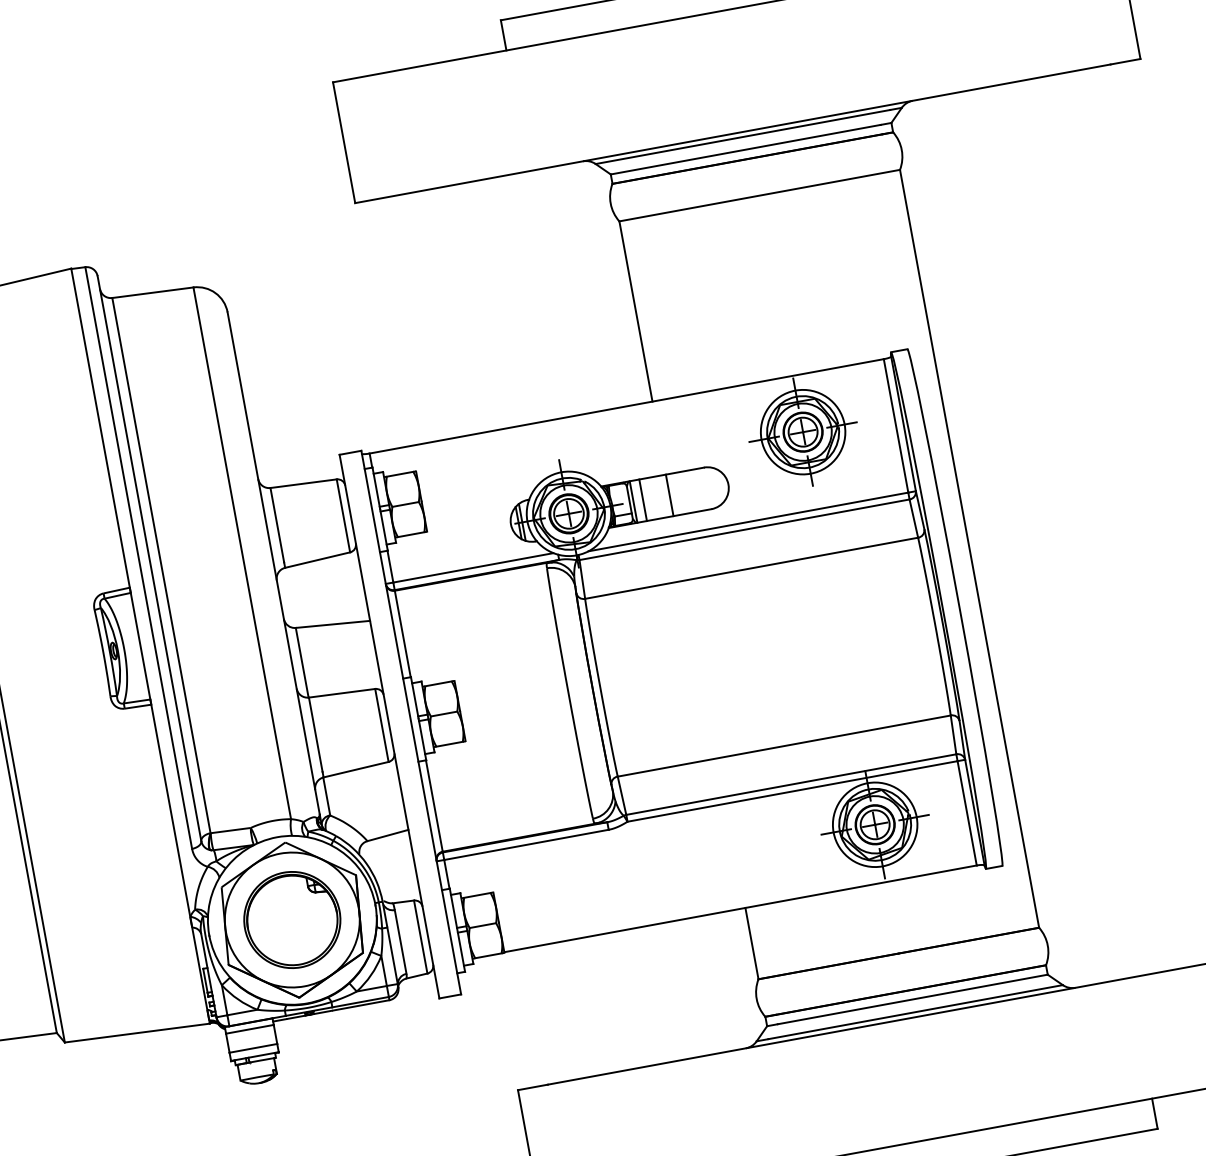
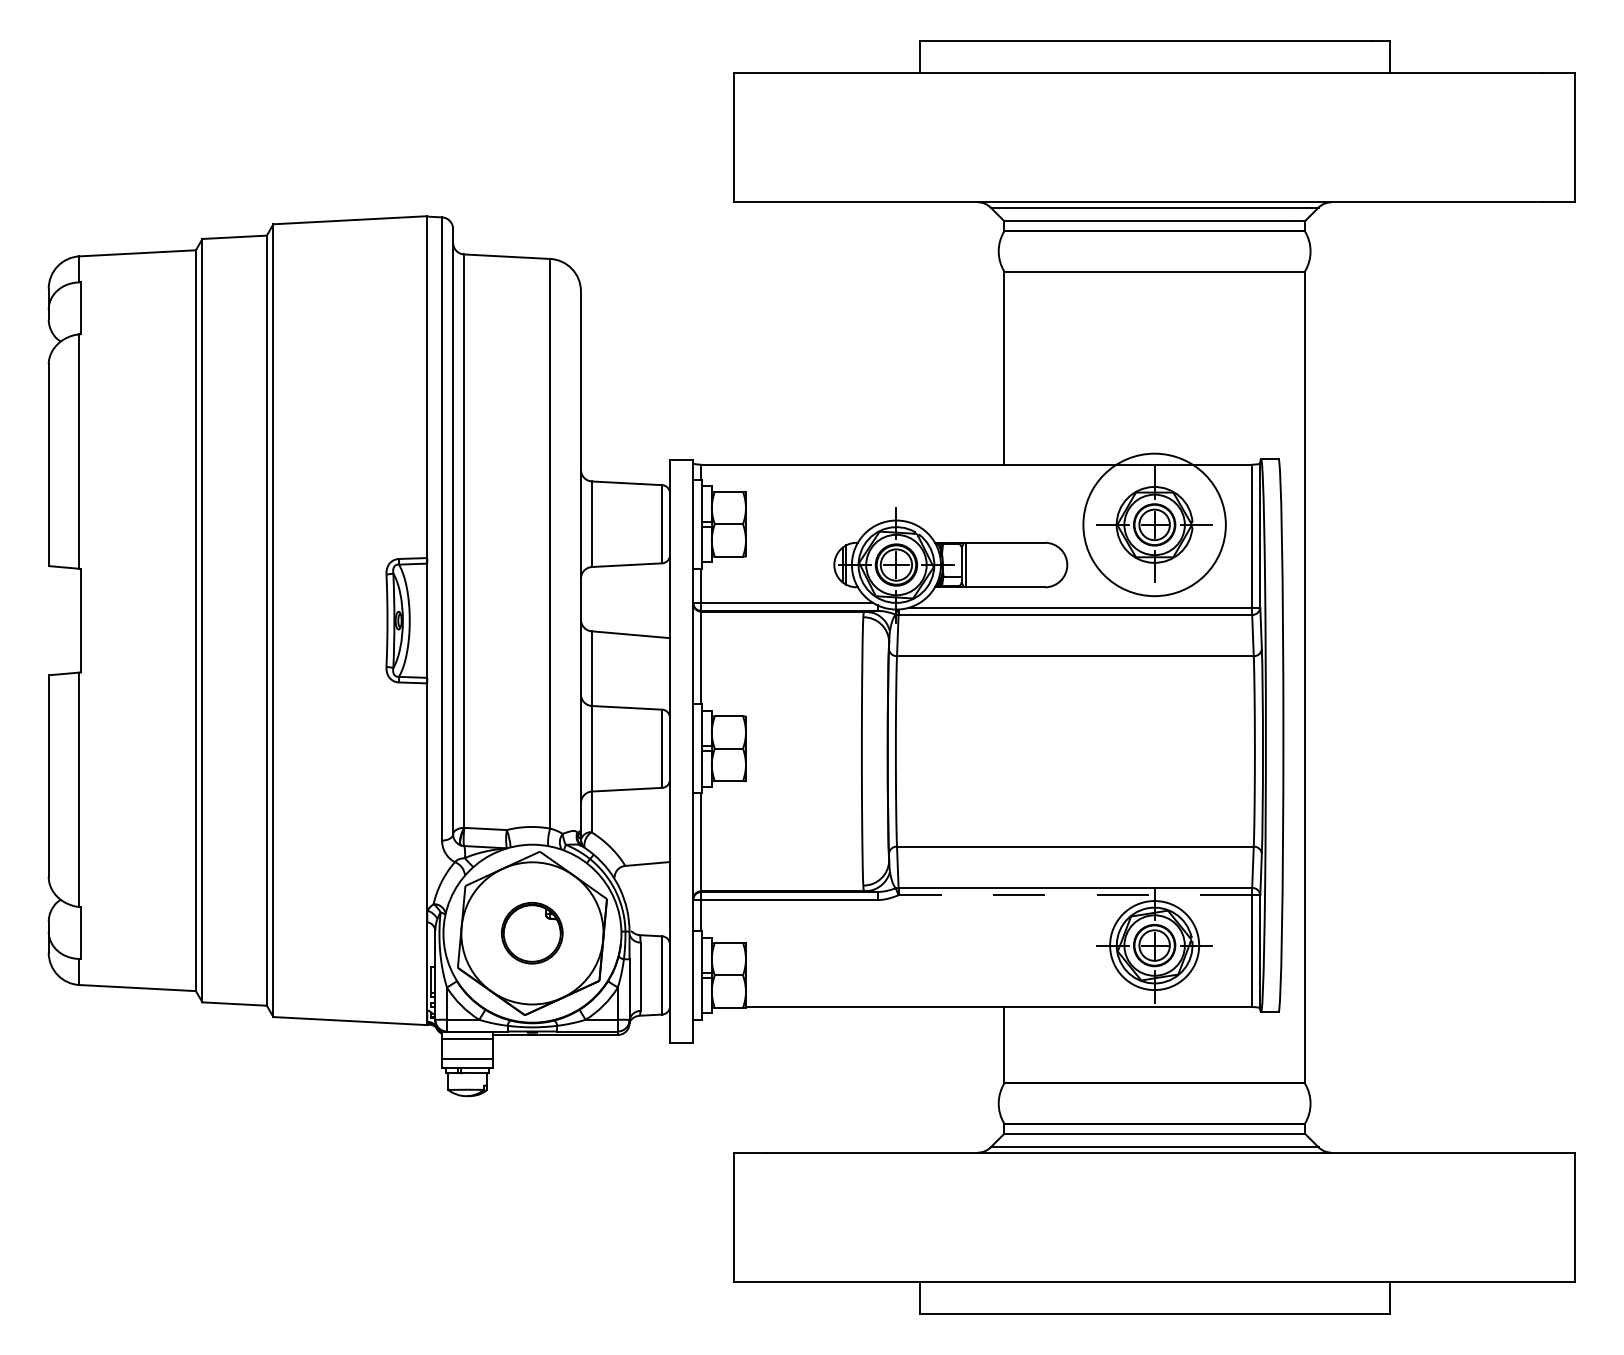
circle: (802, 431) -> (1154, 524), size x1.6
line: (669, 494) -> (1004, 564), removed
line: (642, 499) -> (975, 564), removed
line: (792, 791) -> (1075, 895), solid -> dashed
part: (291, 919) -> (531, 932), size x0.6

